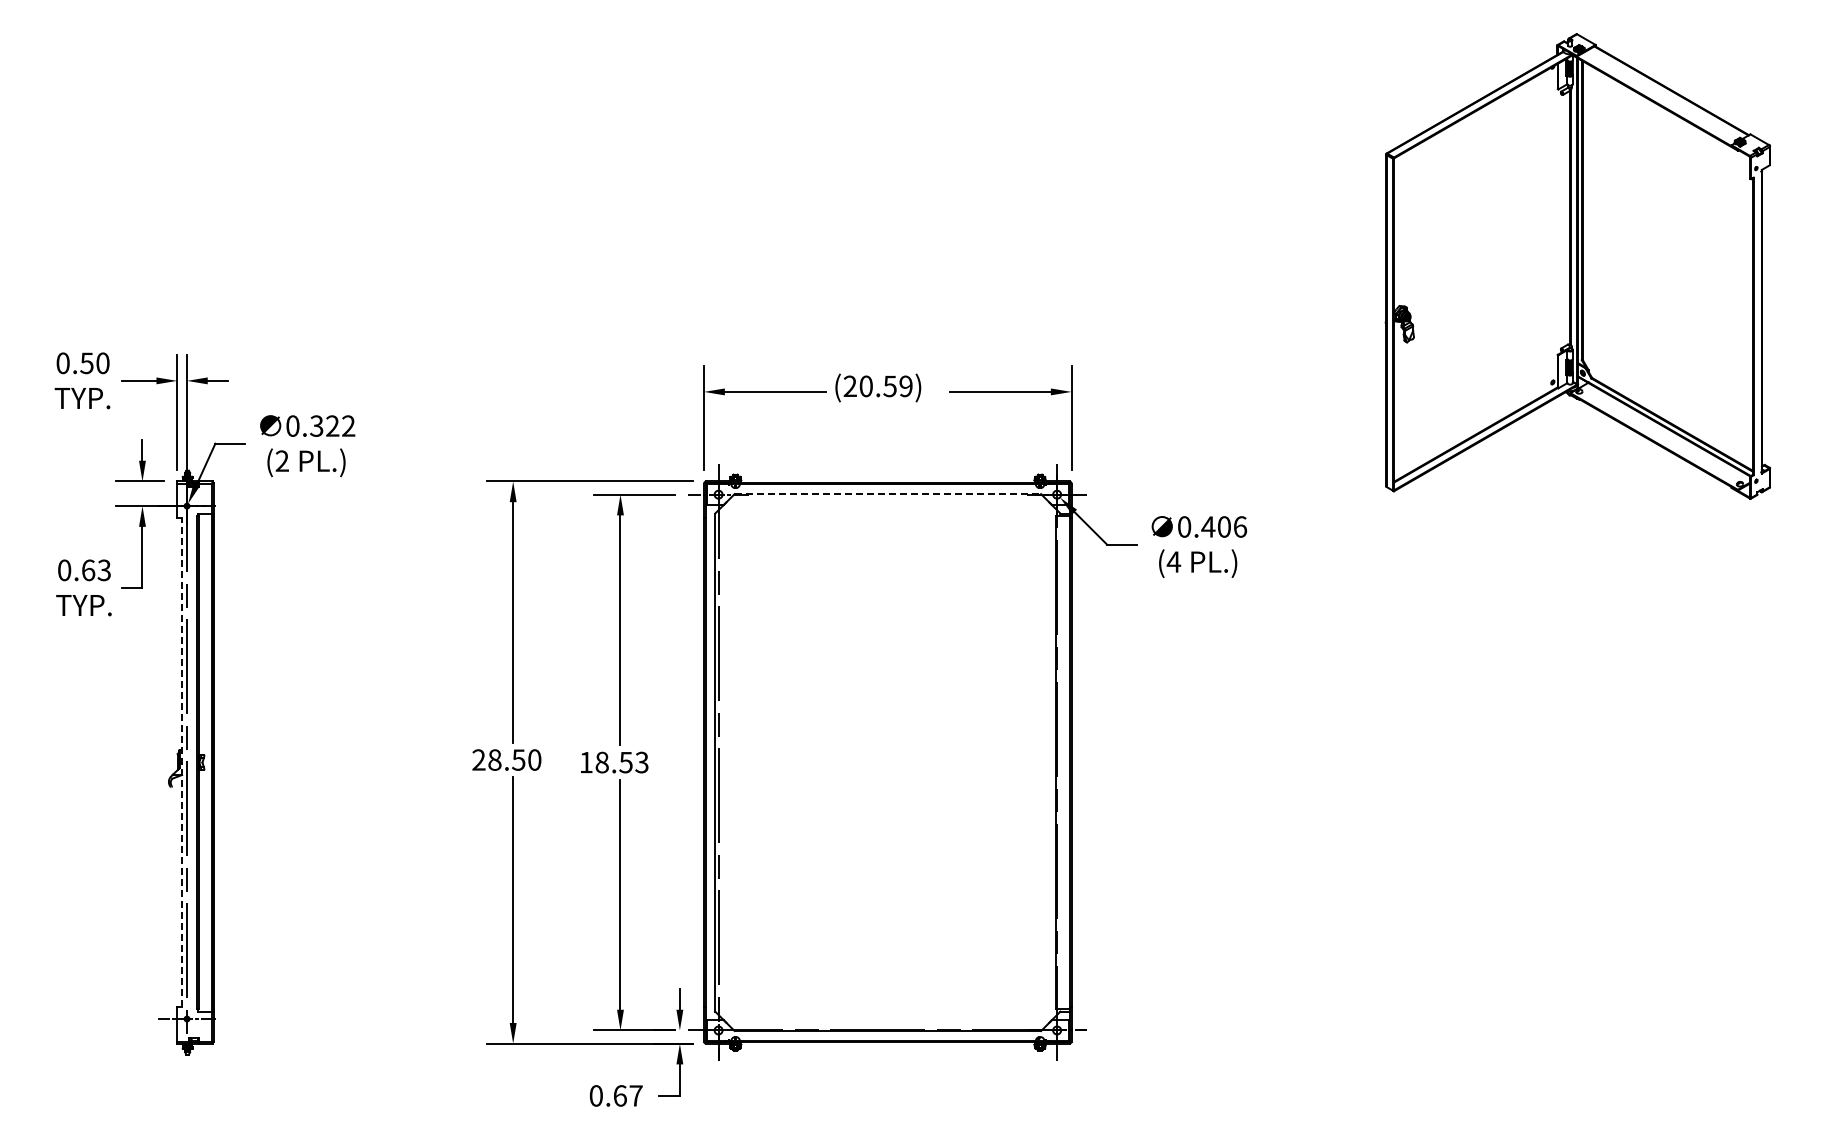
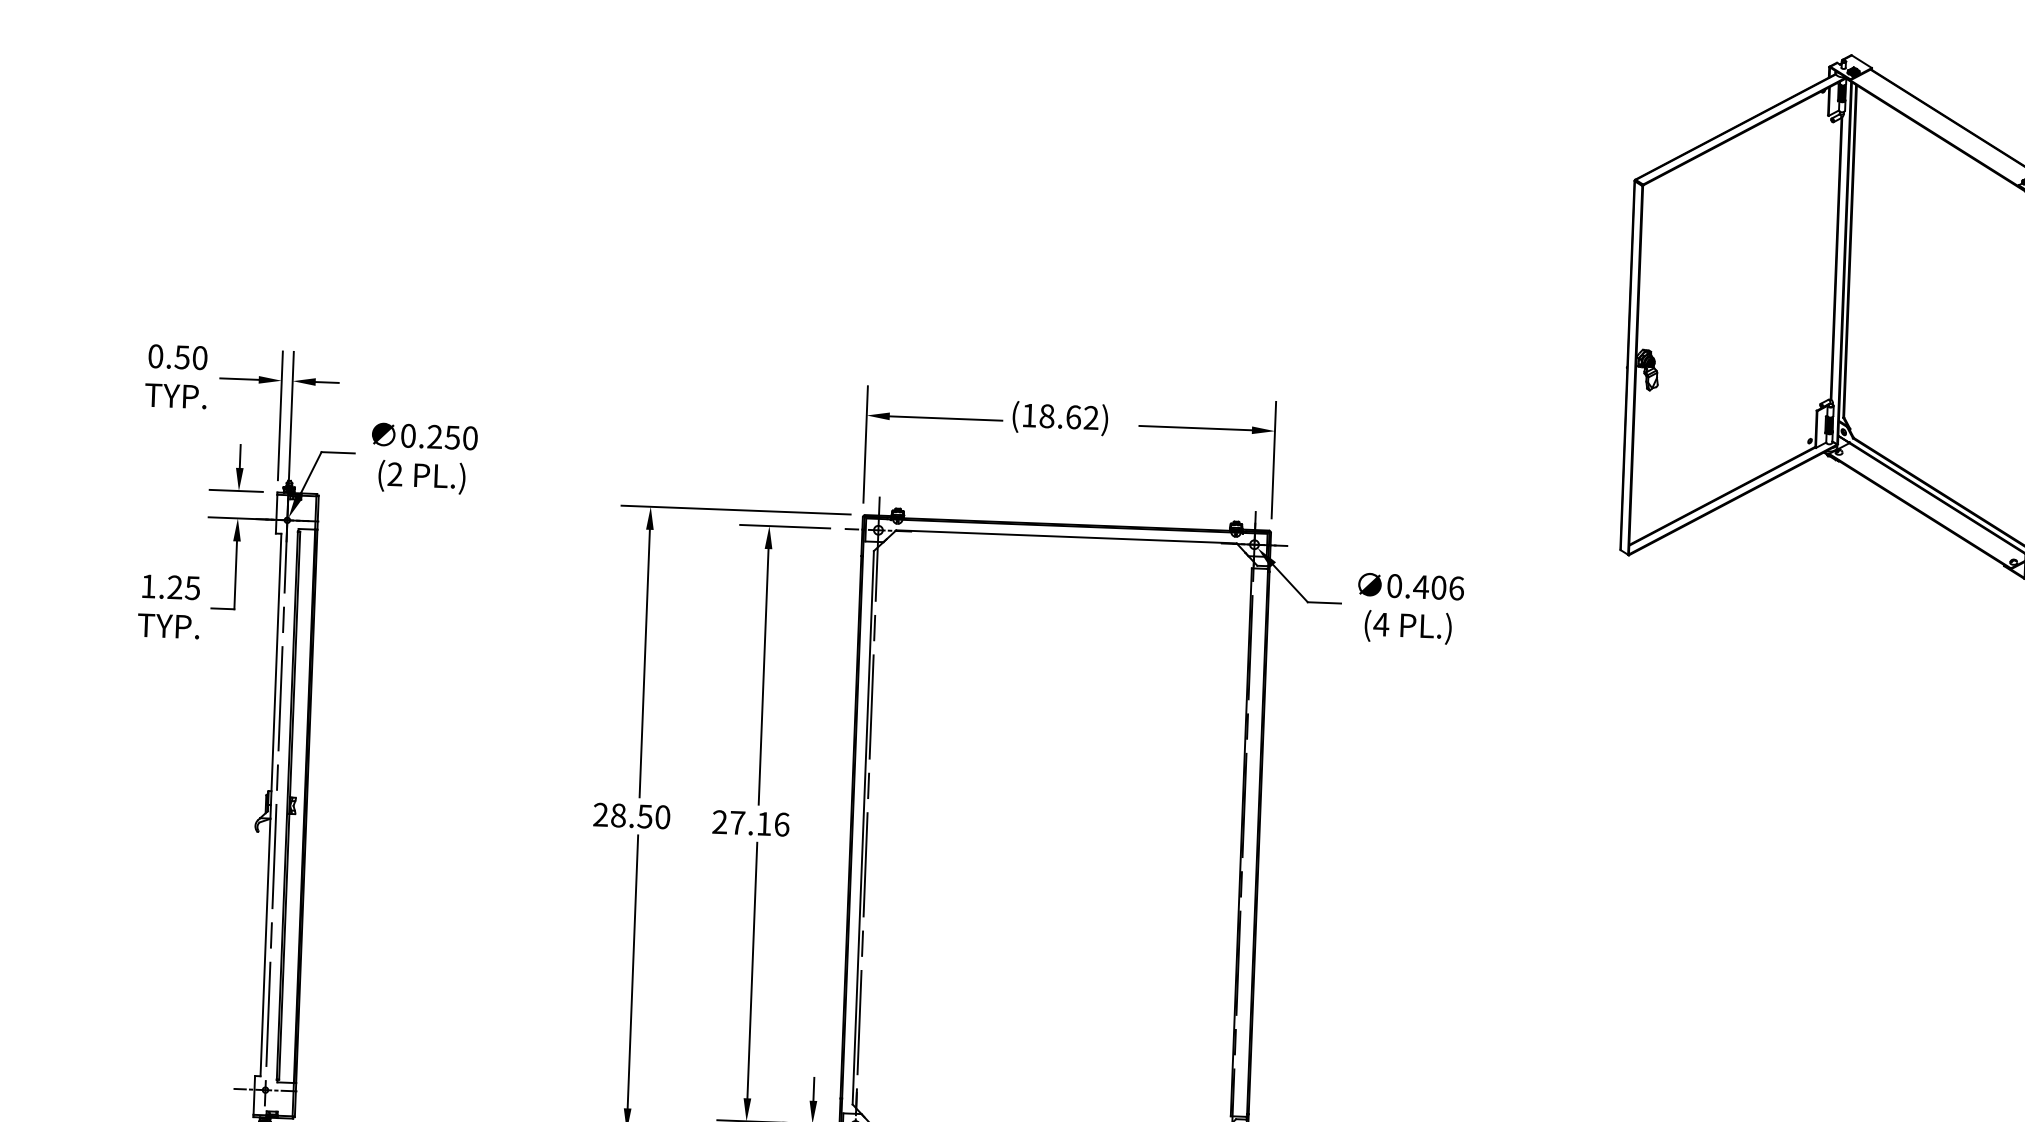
text: (877, 386) -> (1059, 416), (20.59) -> (18.62)
text: (332, 425) -> (452, 436), 0.322 -> 0.250
line: (888, 494) -> (1067, 537), dashed -> solid
text: (84, 570) -> (170, 587), 0.63 -> 1.25
line: (182, 762) -> (271, 804), dashed -> solid
text: (613, 762) -> (750, 823), 18.53 -> 27.16

